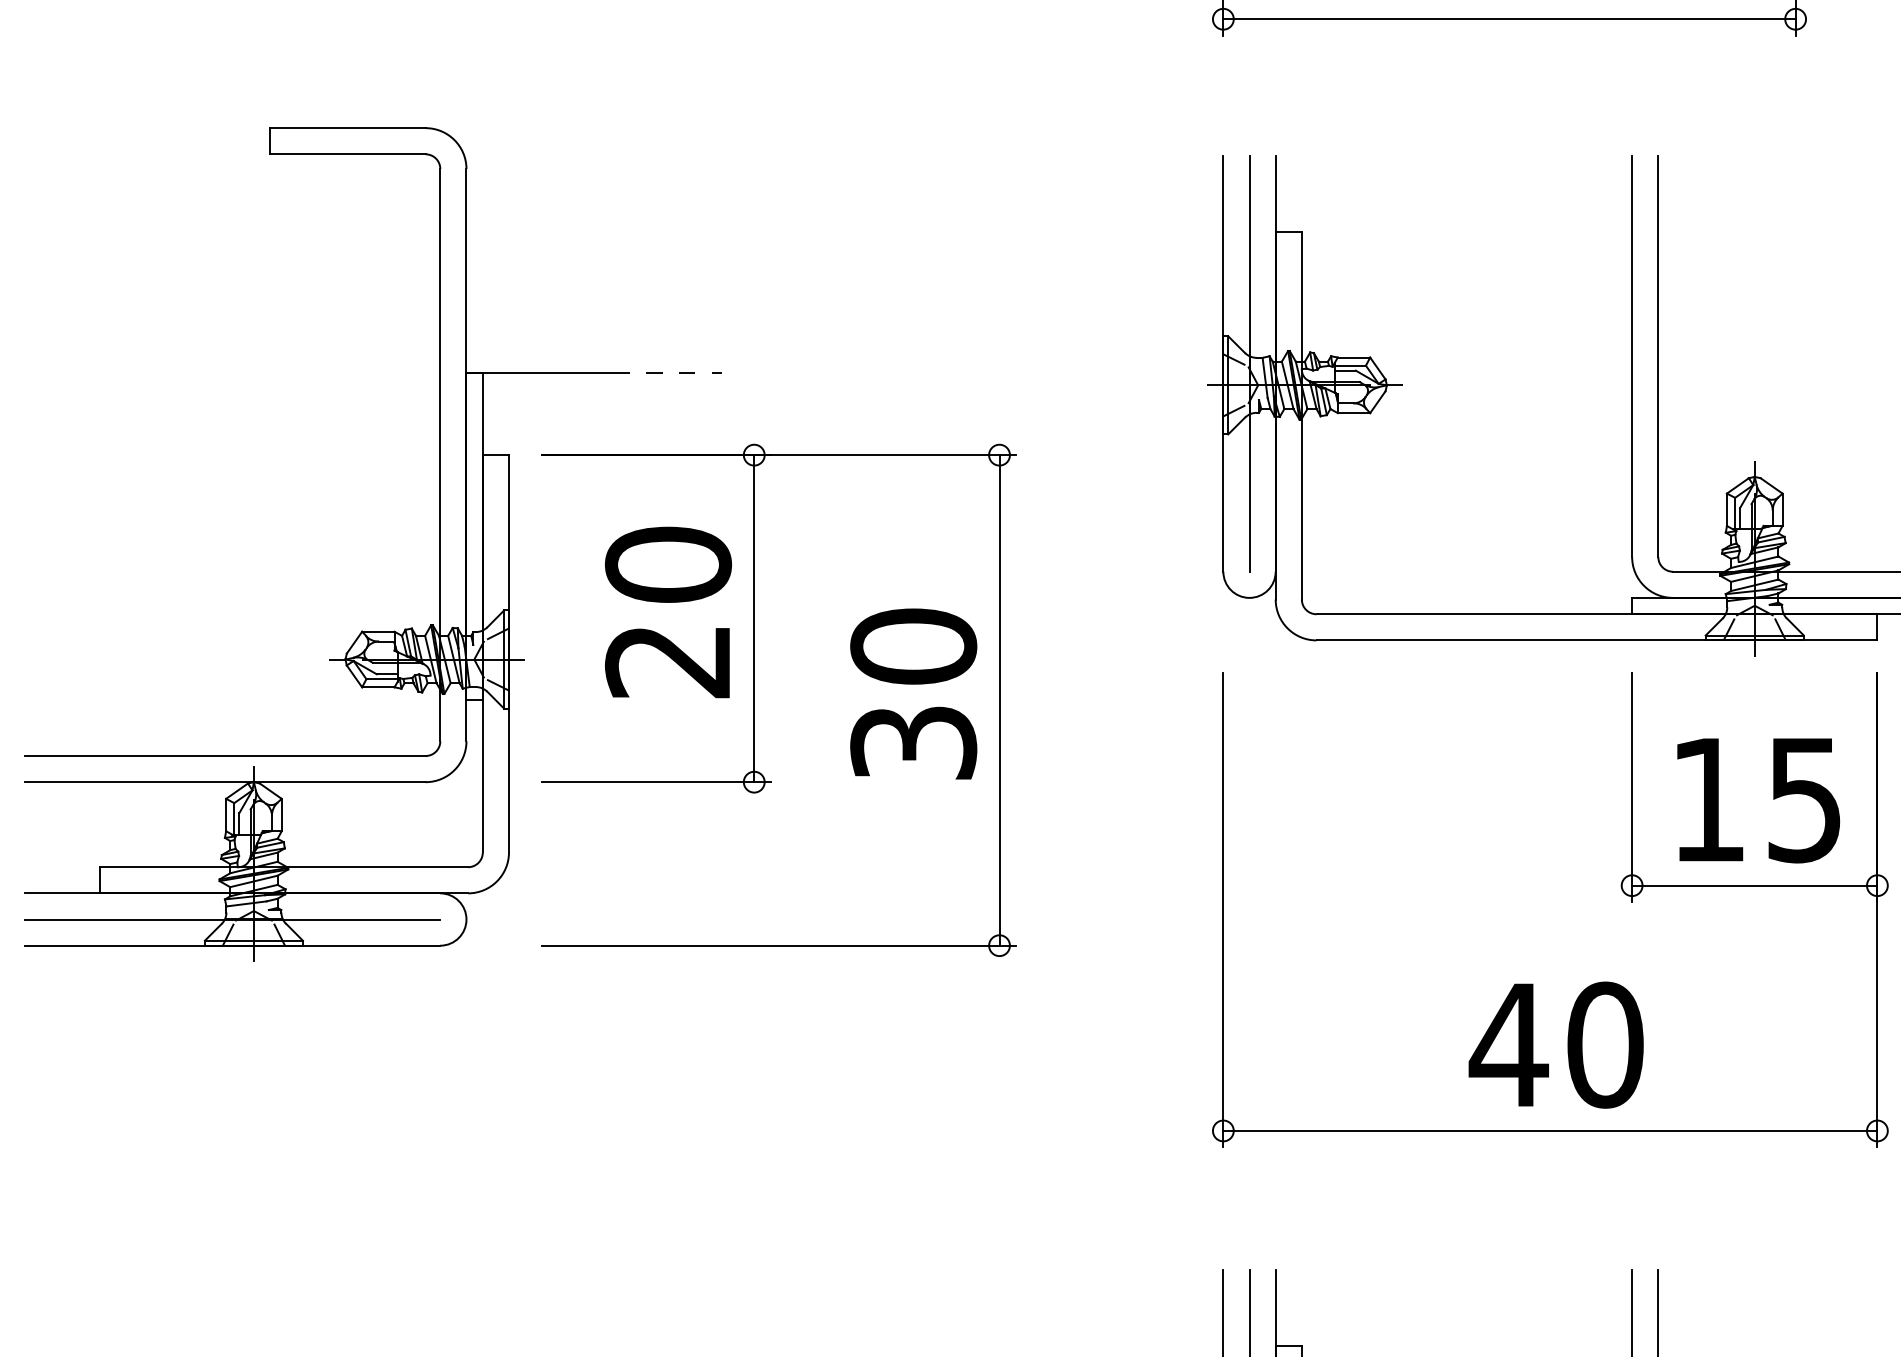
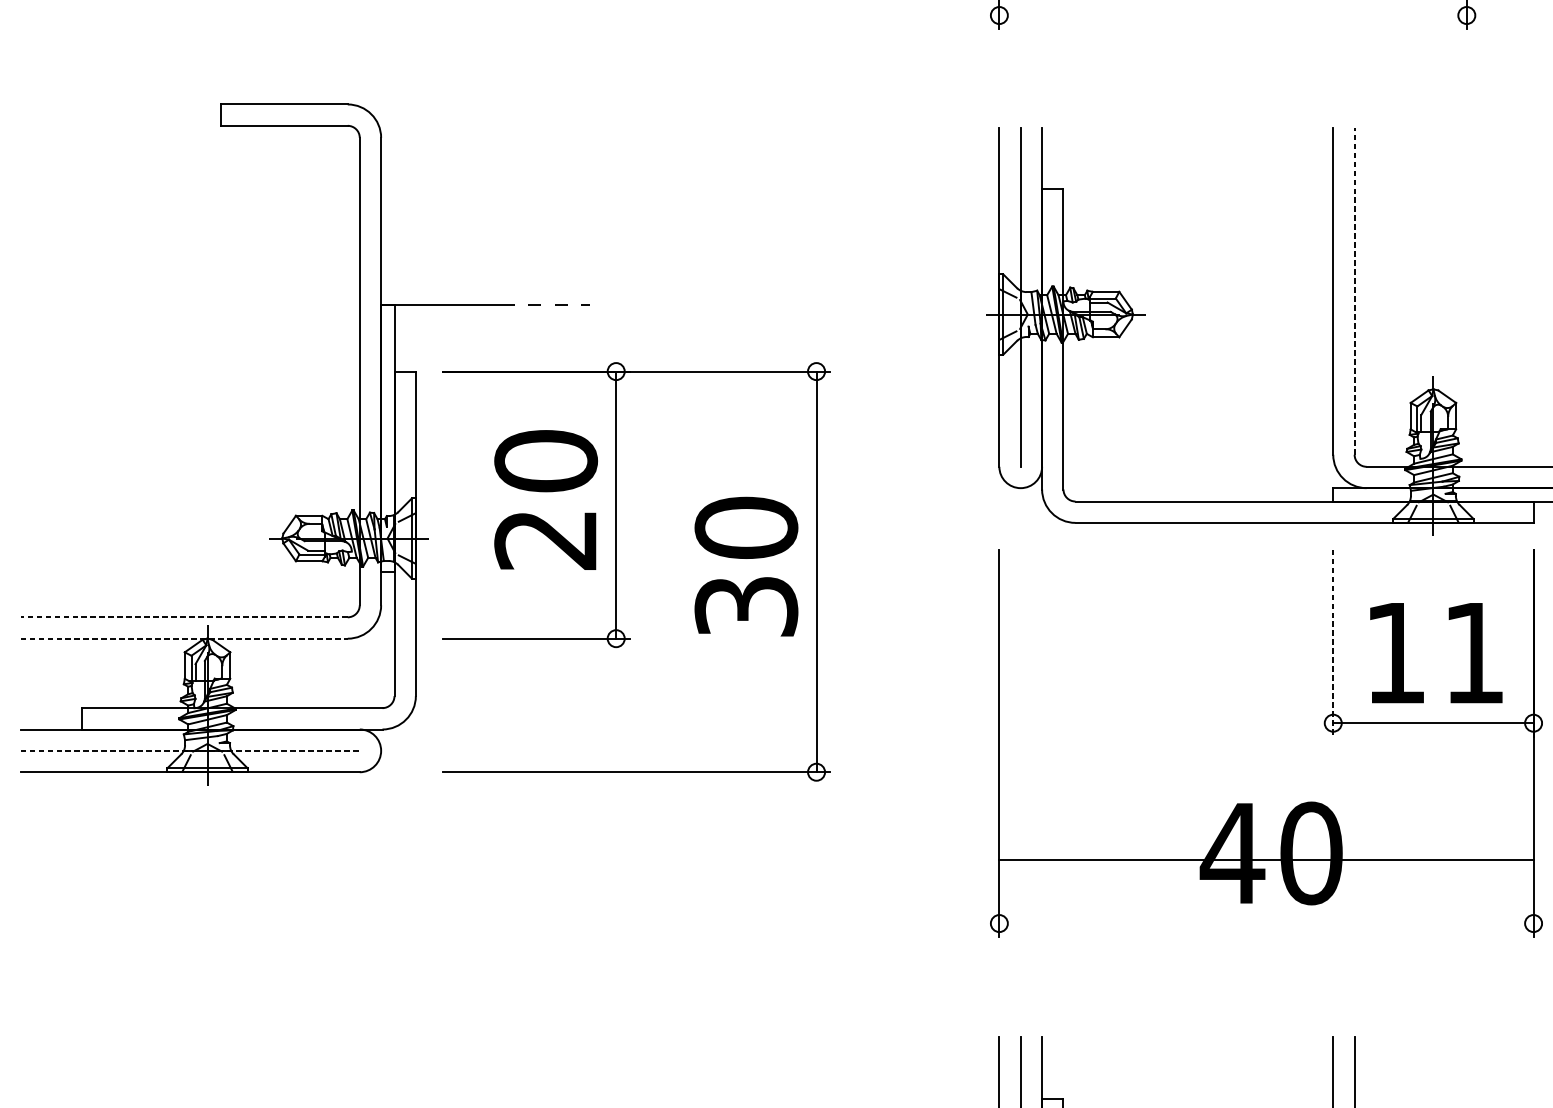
line: (1509, 19) -> (1233, 15), removed
line: (1658, 356) -> (1354, 290), solid -> dashed
line: (224, 756) -> (183, 617), solid -> dashed
line: (225, 782) -> (184, 638), solid -> dashed
line: (1632, 788) -> (1333, 643), solid -> dashed
text: (1804, 800) -> (1474, 653), 15 -> 11
line: (232, 919) -> (190, 750), solid -> dashed
line: (1550, 1130) -> (1266, 859), moved

